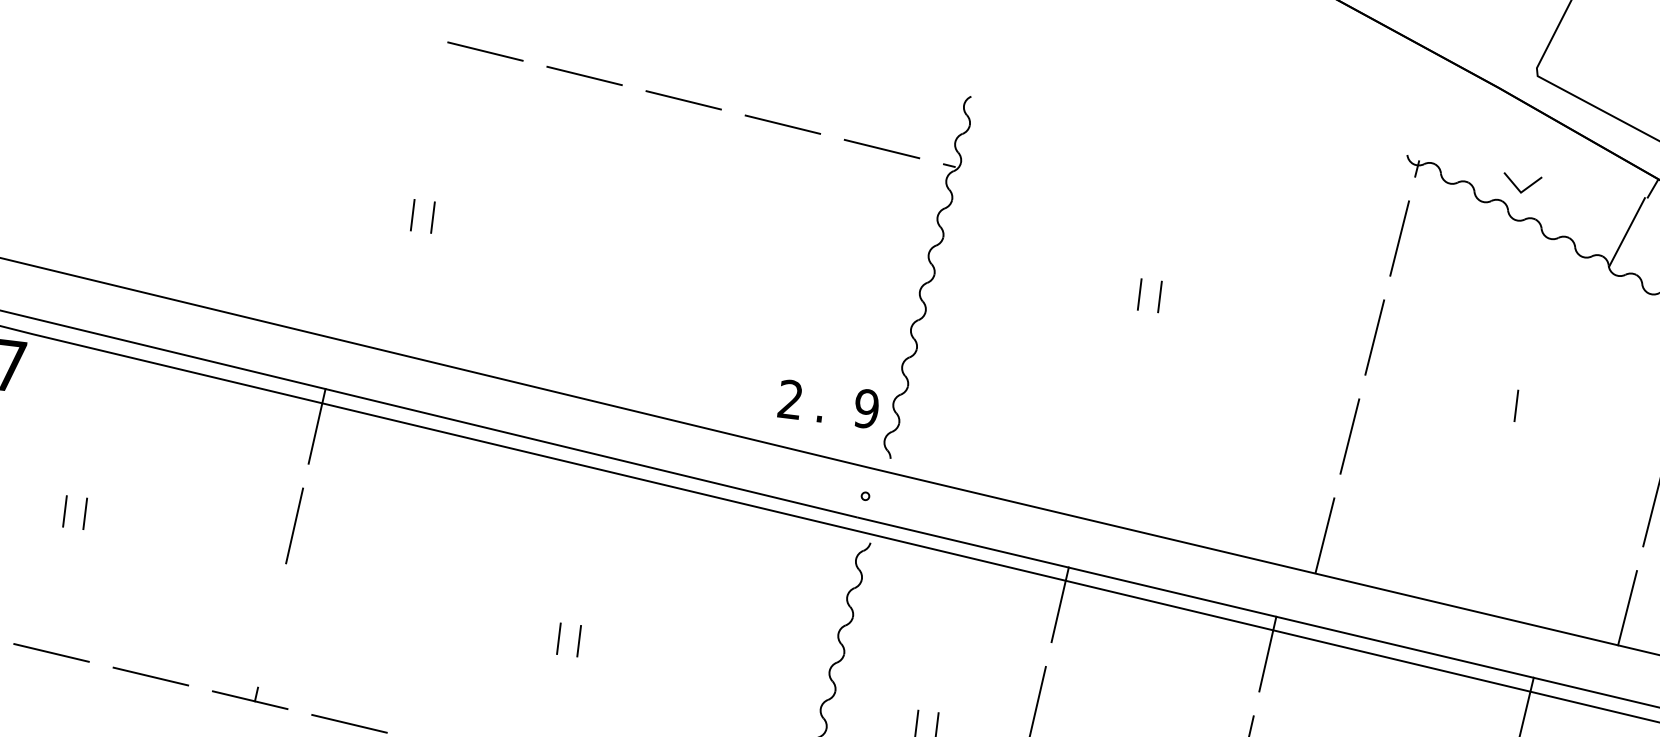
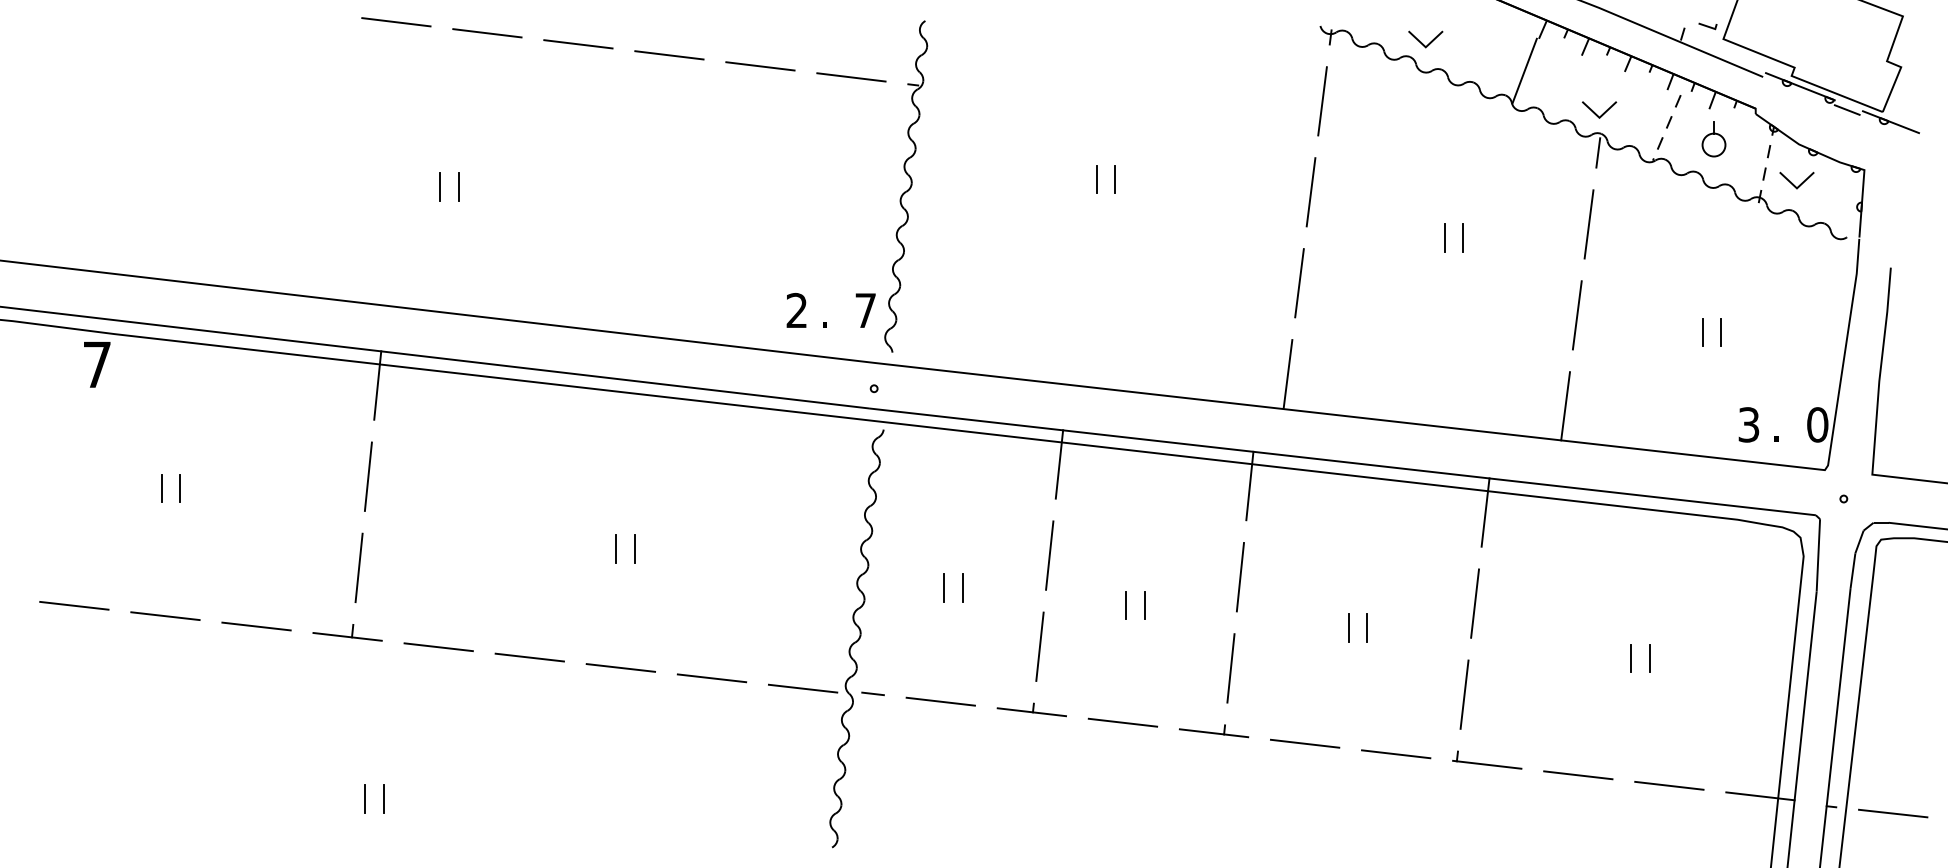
line: (386, 27) -> (396, 22), added
line: (1537, 407) -> (1463, 237), added
text: (866, 408) -> (865, 310), 9 -> 7
line: (271, 624) -> (358, 567), added

